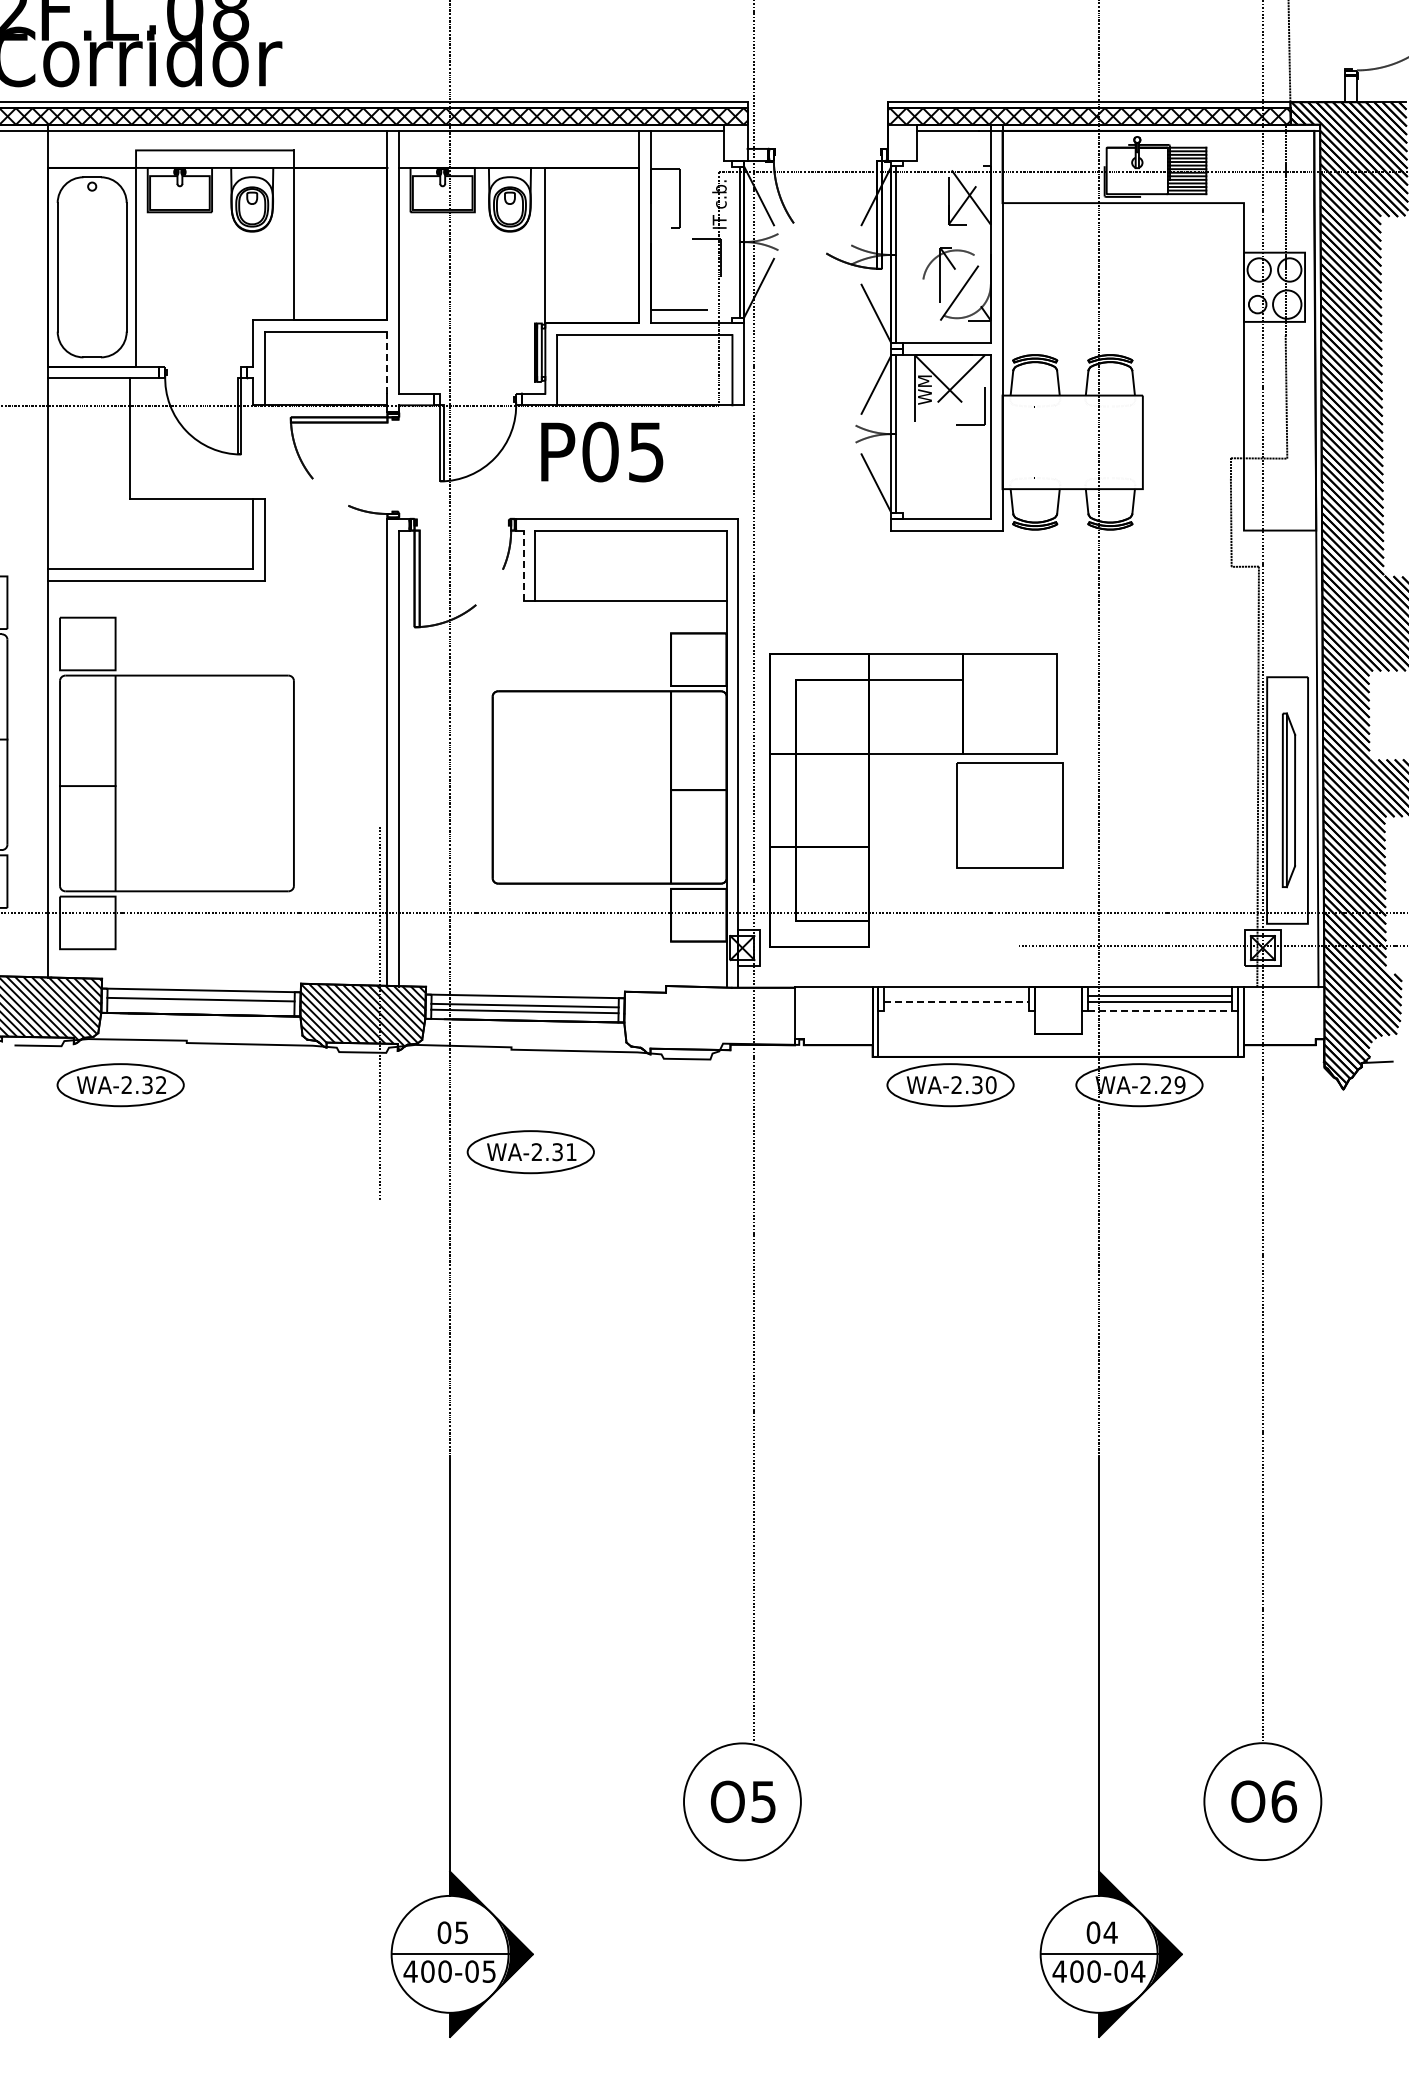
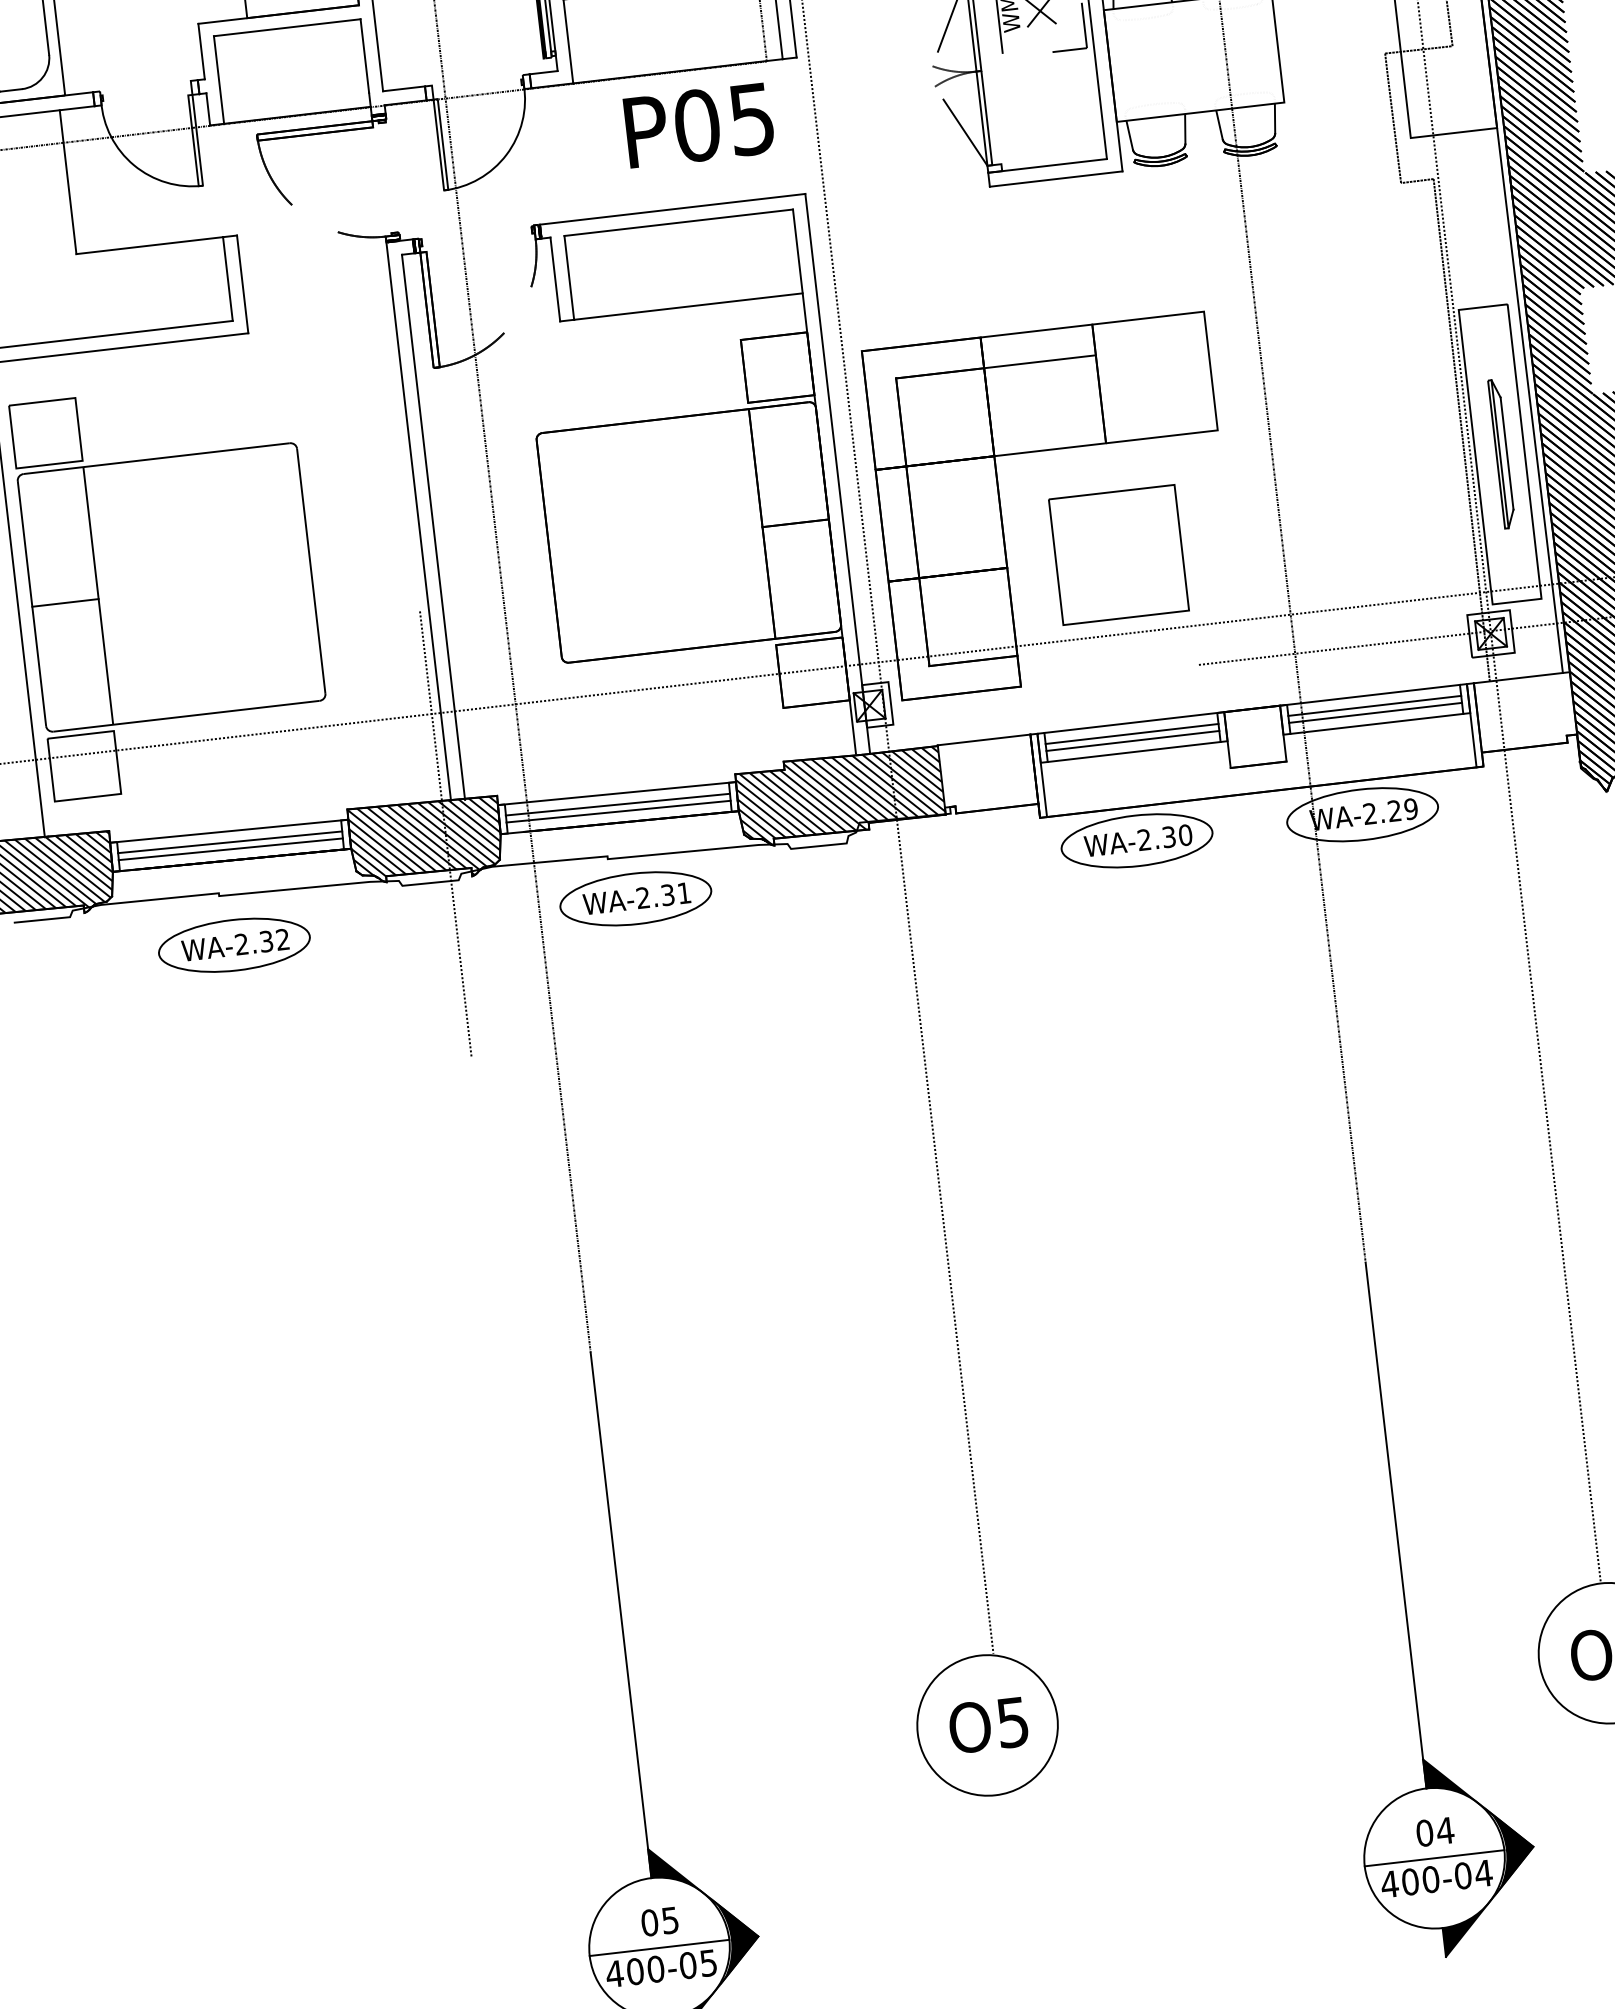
line: (387, 362) -> (364, 55), dashed -> solid
text: (602, 451) -> (699, 124), moved
line: (523, 565) -> (555, 279), dashed -> solid
part: (1288, 800) -> (1501, 454), size x0.71
part: (1009, 815) -> (1118, 555), moved
line: (956, 996) -> (1131, 734), added
line: (957, 1002) -> (1133, 741), dashed -> solid
line: (200, 1005) -> (230, 849), added
line: (956, 1011) -> (1133, 752), added
line: (1160, 1011) -> (1377, 723), dashed -> solid
hatch: (709, 1019) -> (840, 795), added
part: (120, 1085) -> (234, 945), moved
part: (530, 1152) -> (635, 899), moved

